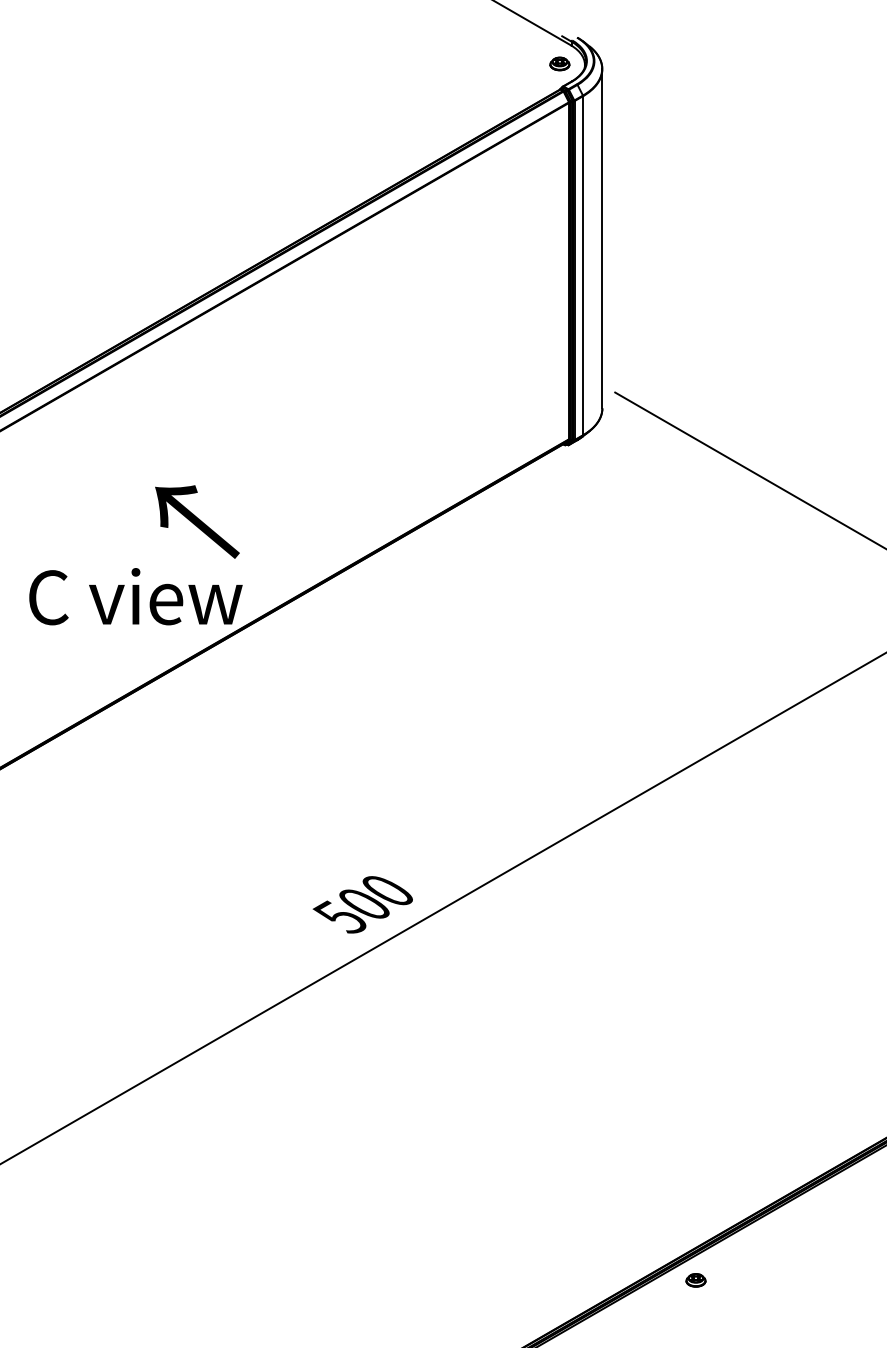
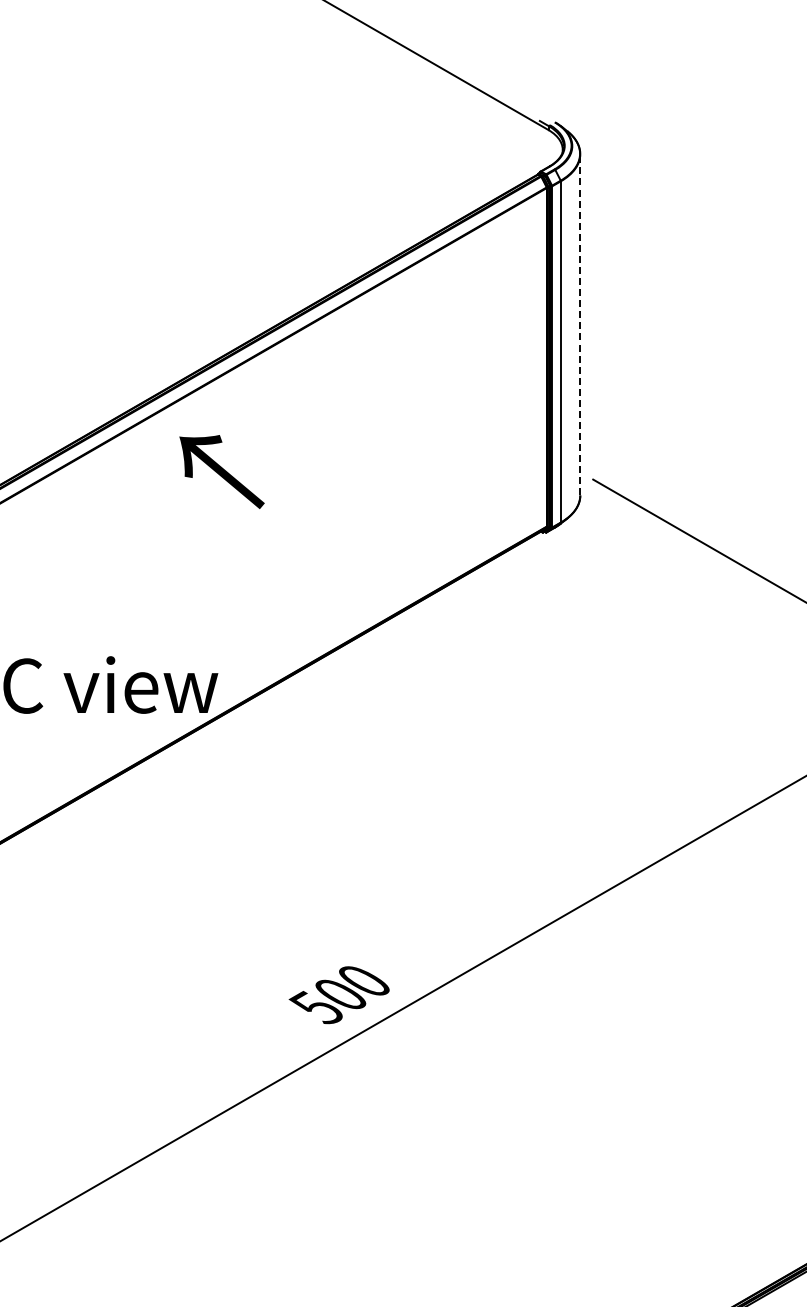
part: (559, 63) -> (537, 148), removed
line: (602, 238) -> (580, 324), solid -> dashed
text: (197, 521) -> (222, 471), moved

